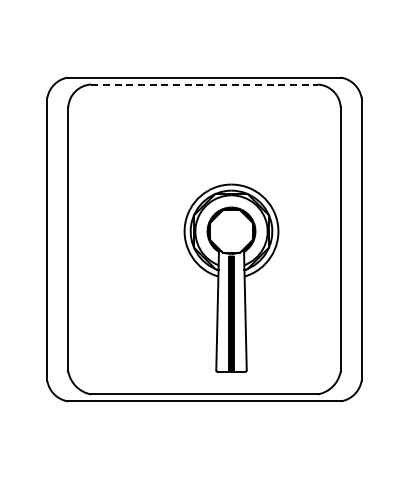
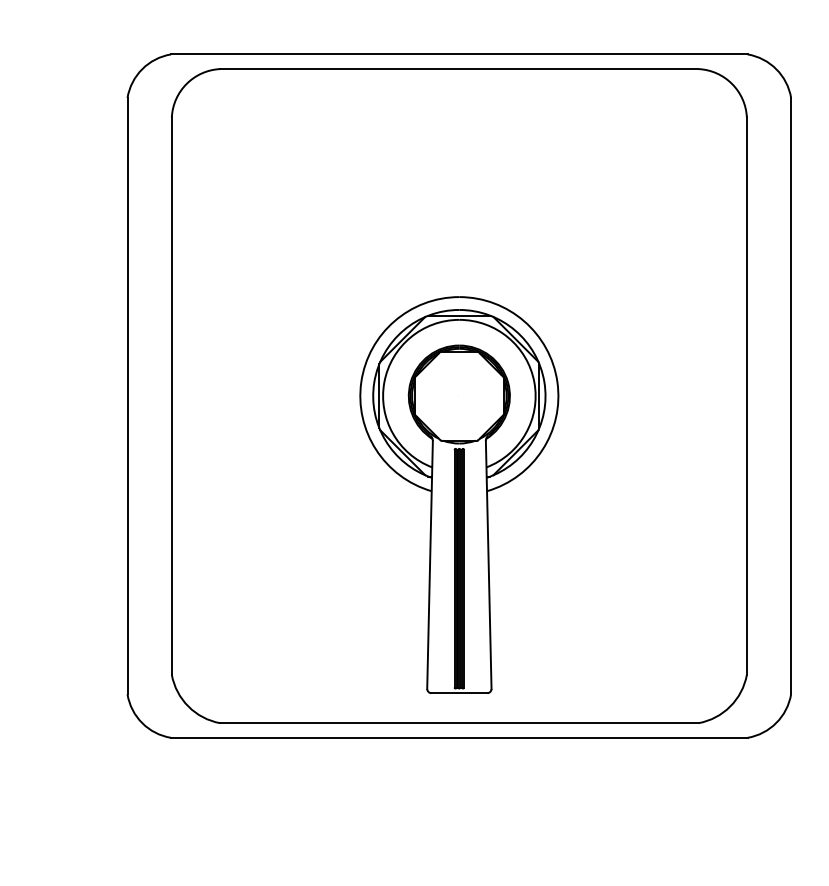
line: (205, 84) -> (461, 68), dashed -> solid
part: (231, 277) -> (459, 493), moved

